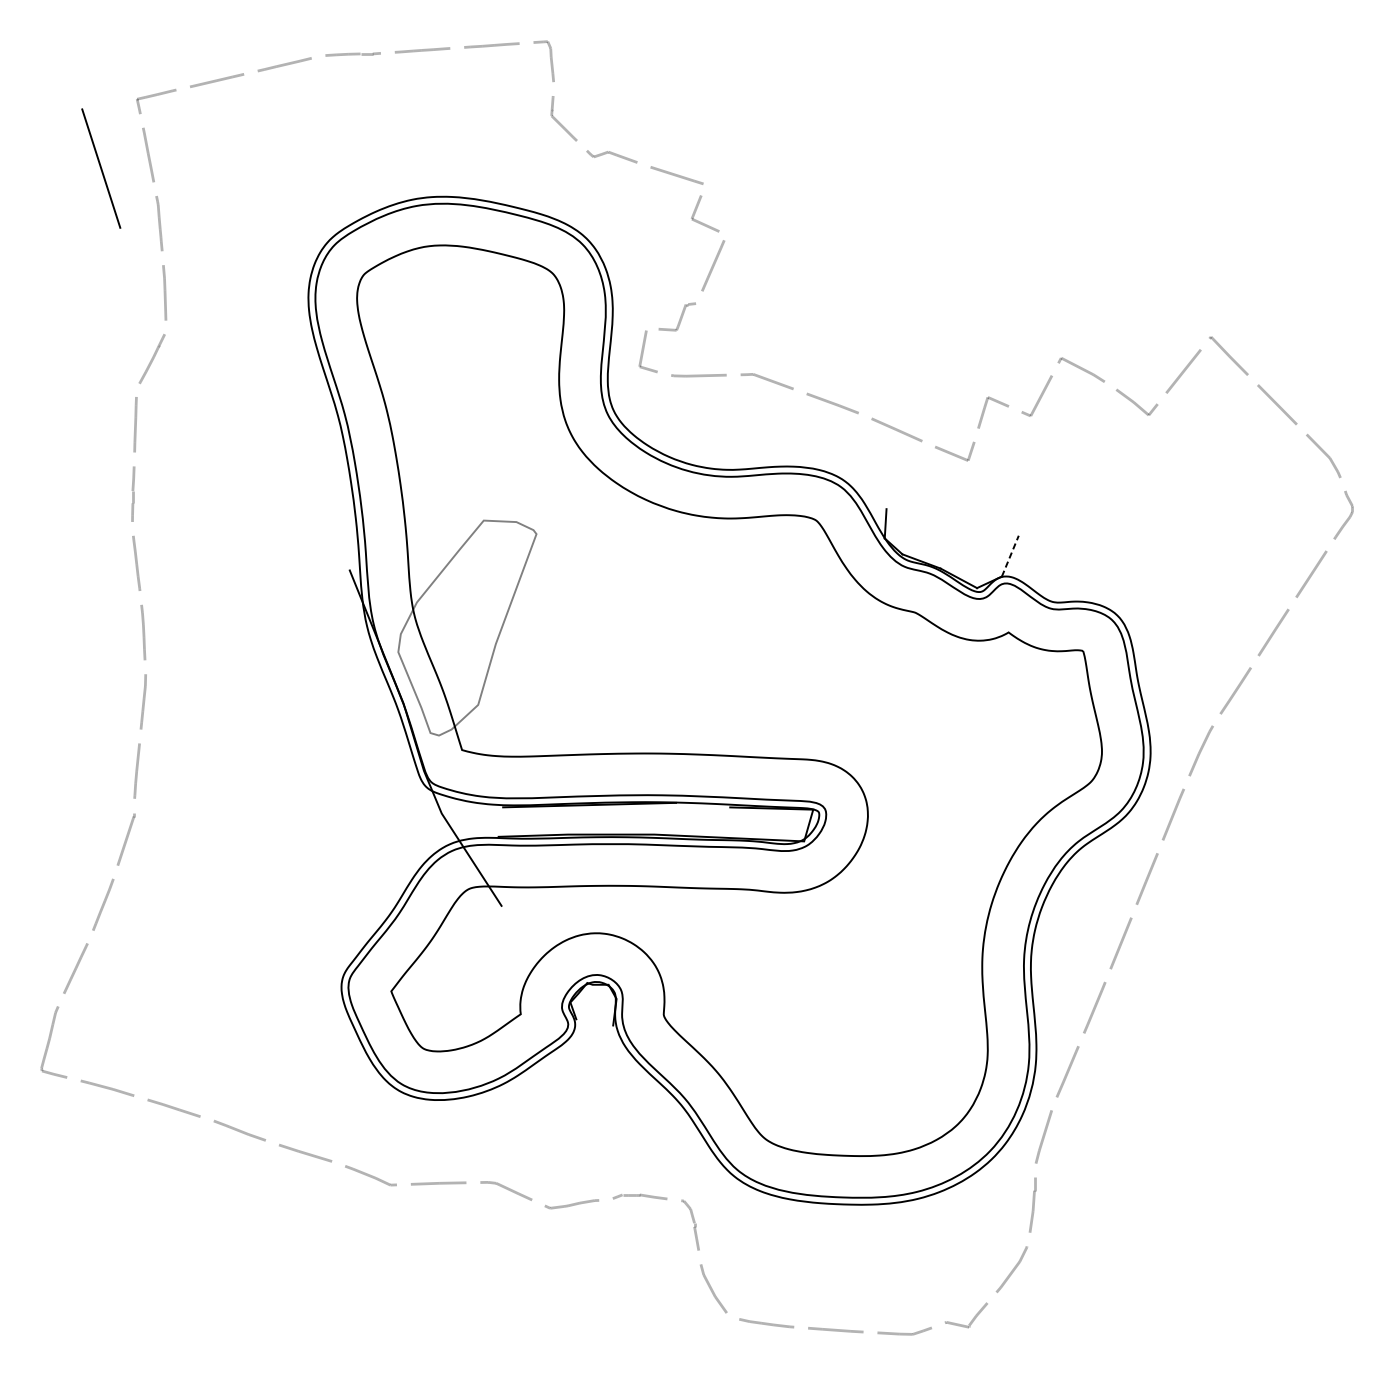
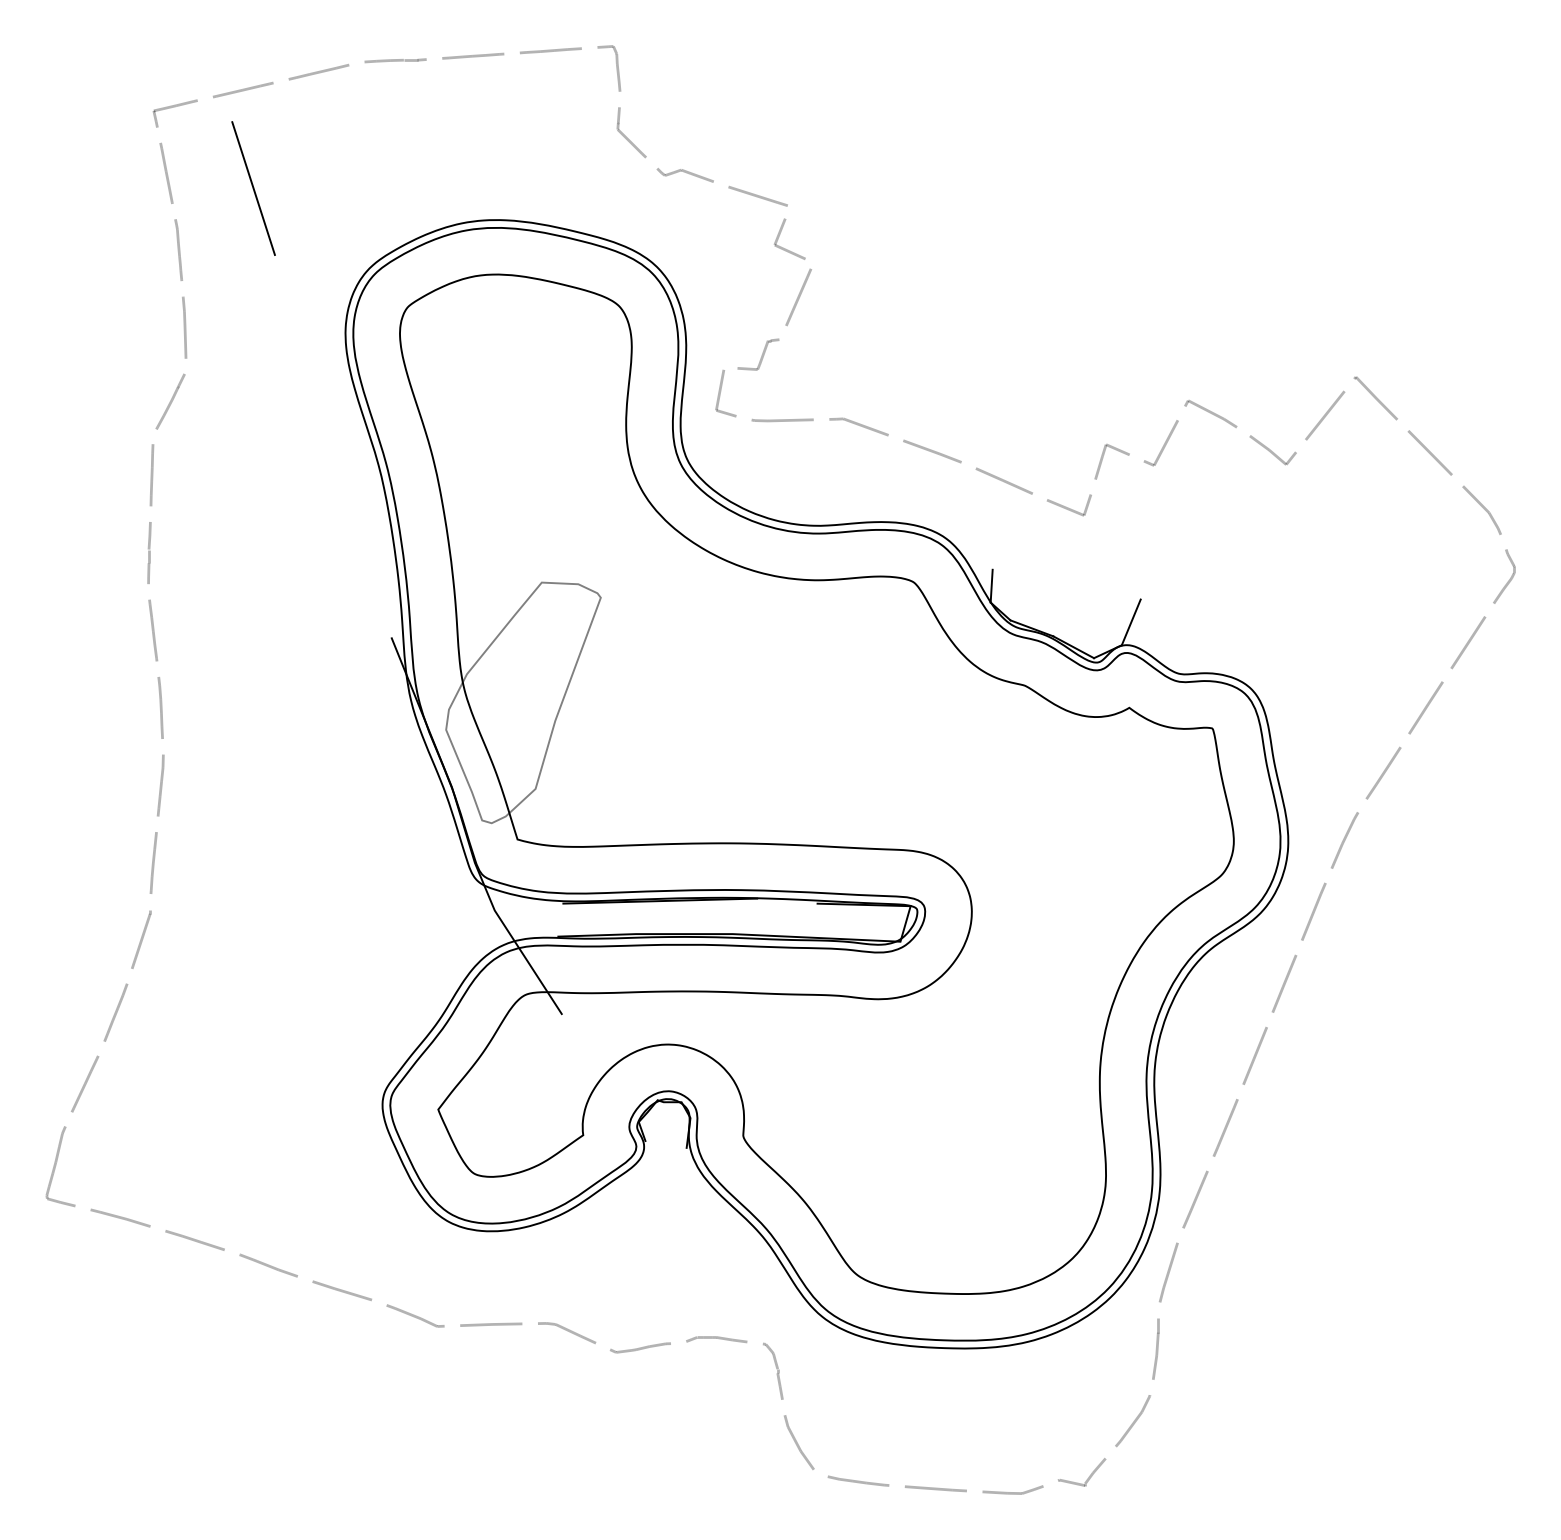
line: (101, 168) -> (253, 188), moved
line: (1010, 556) -> (1131, 622), dashed -> solid

